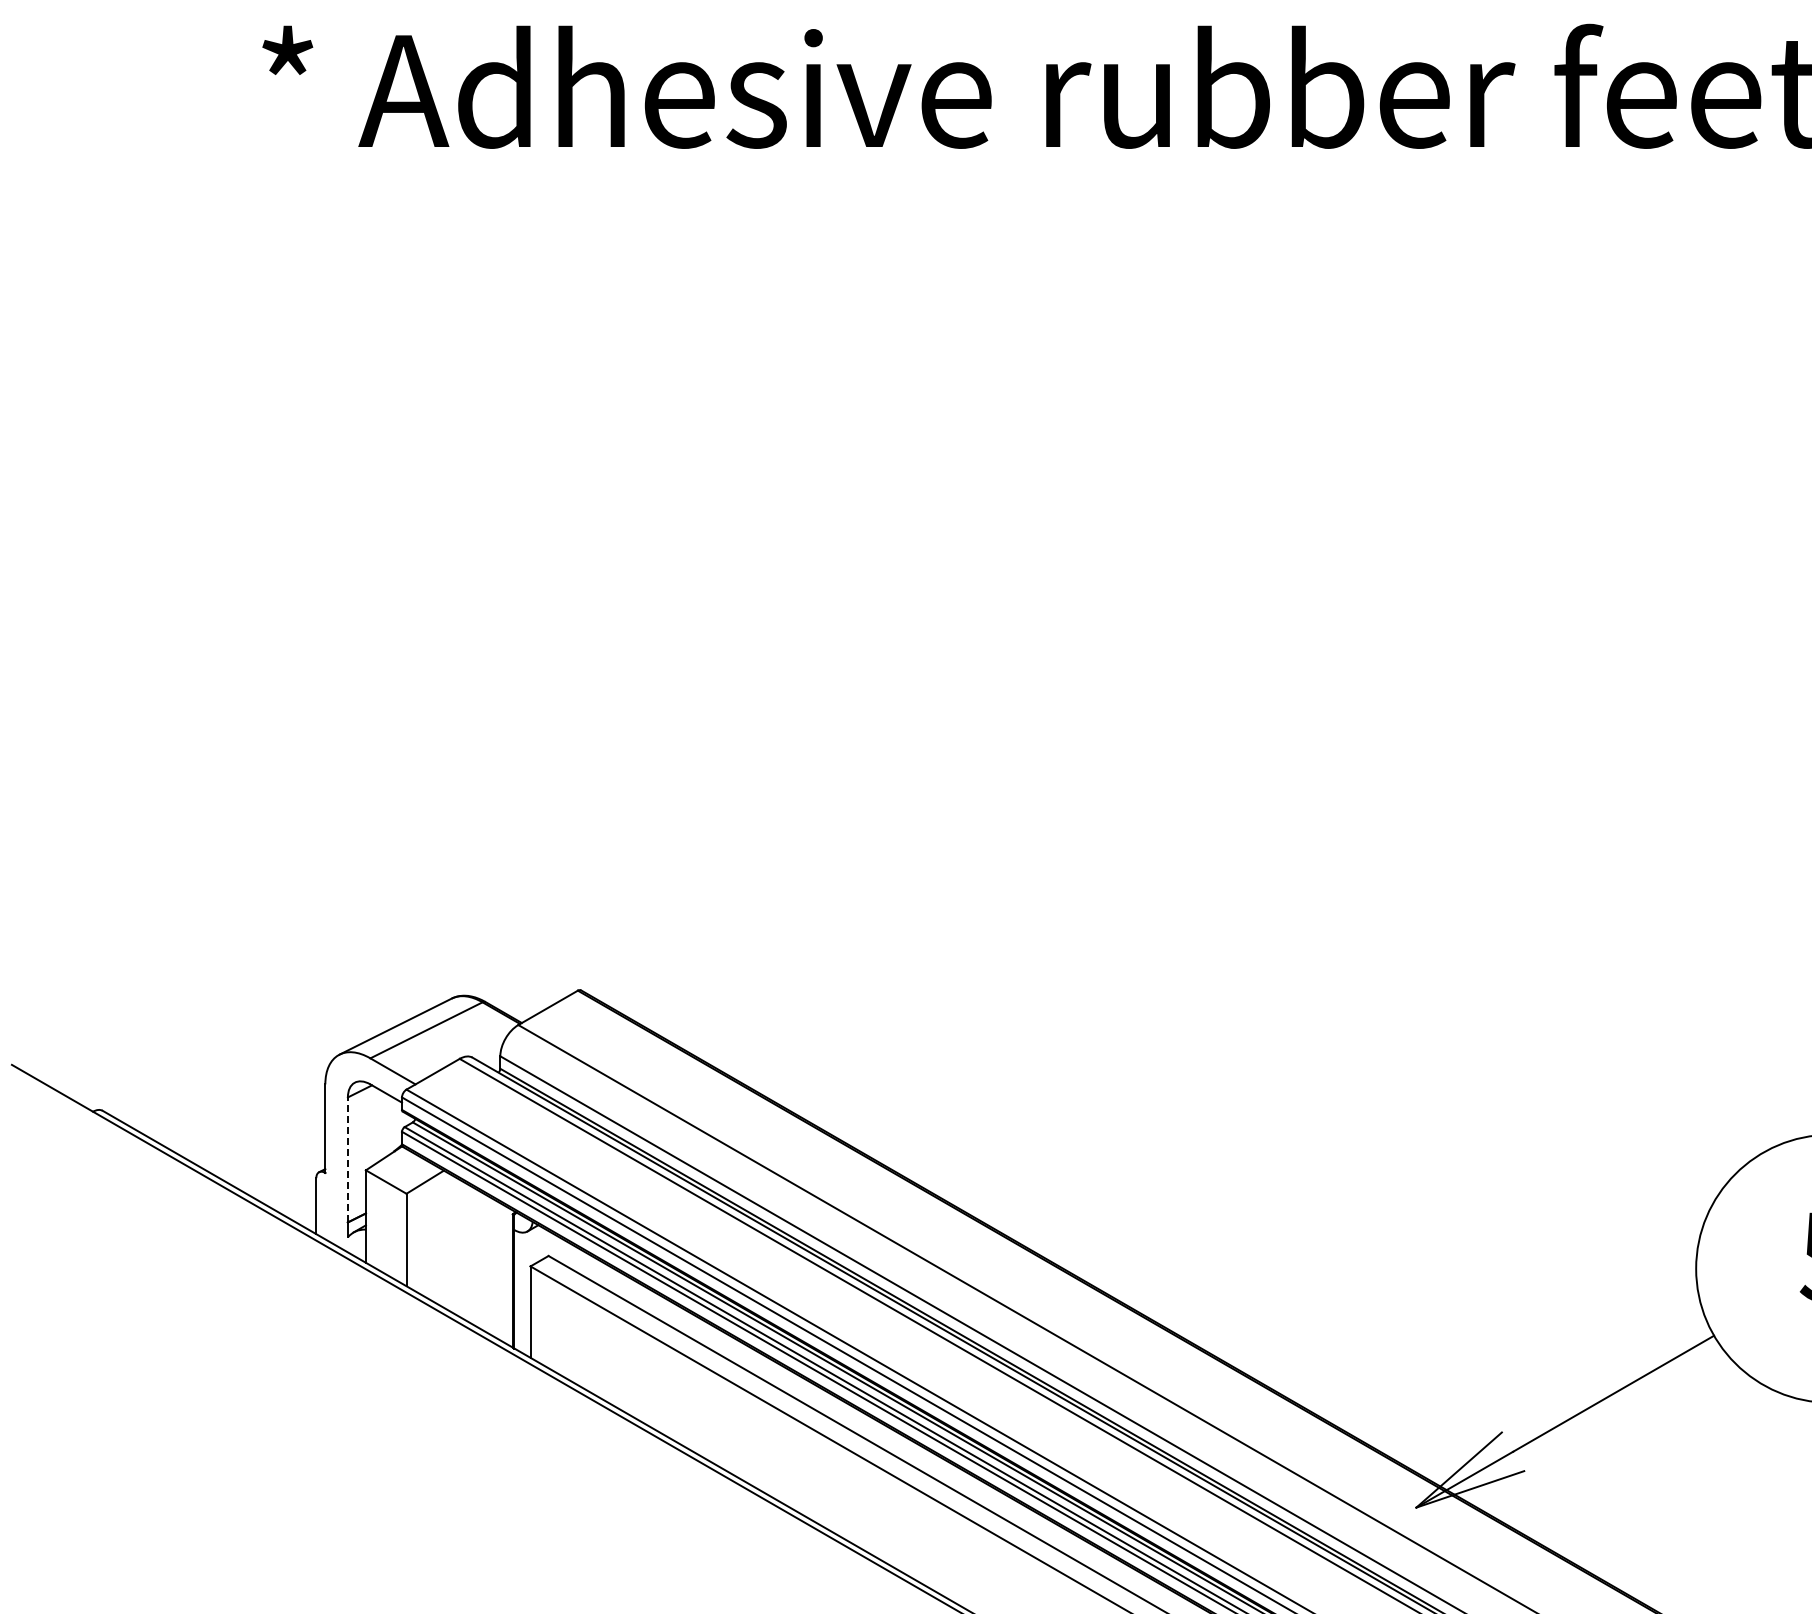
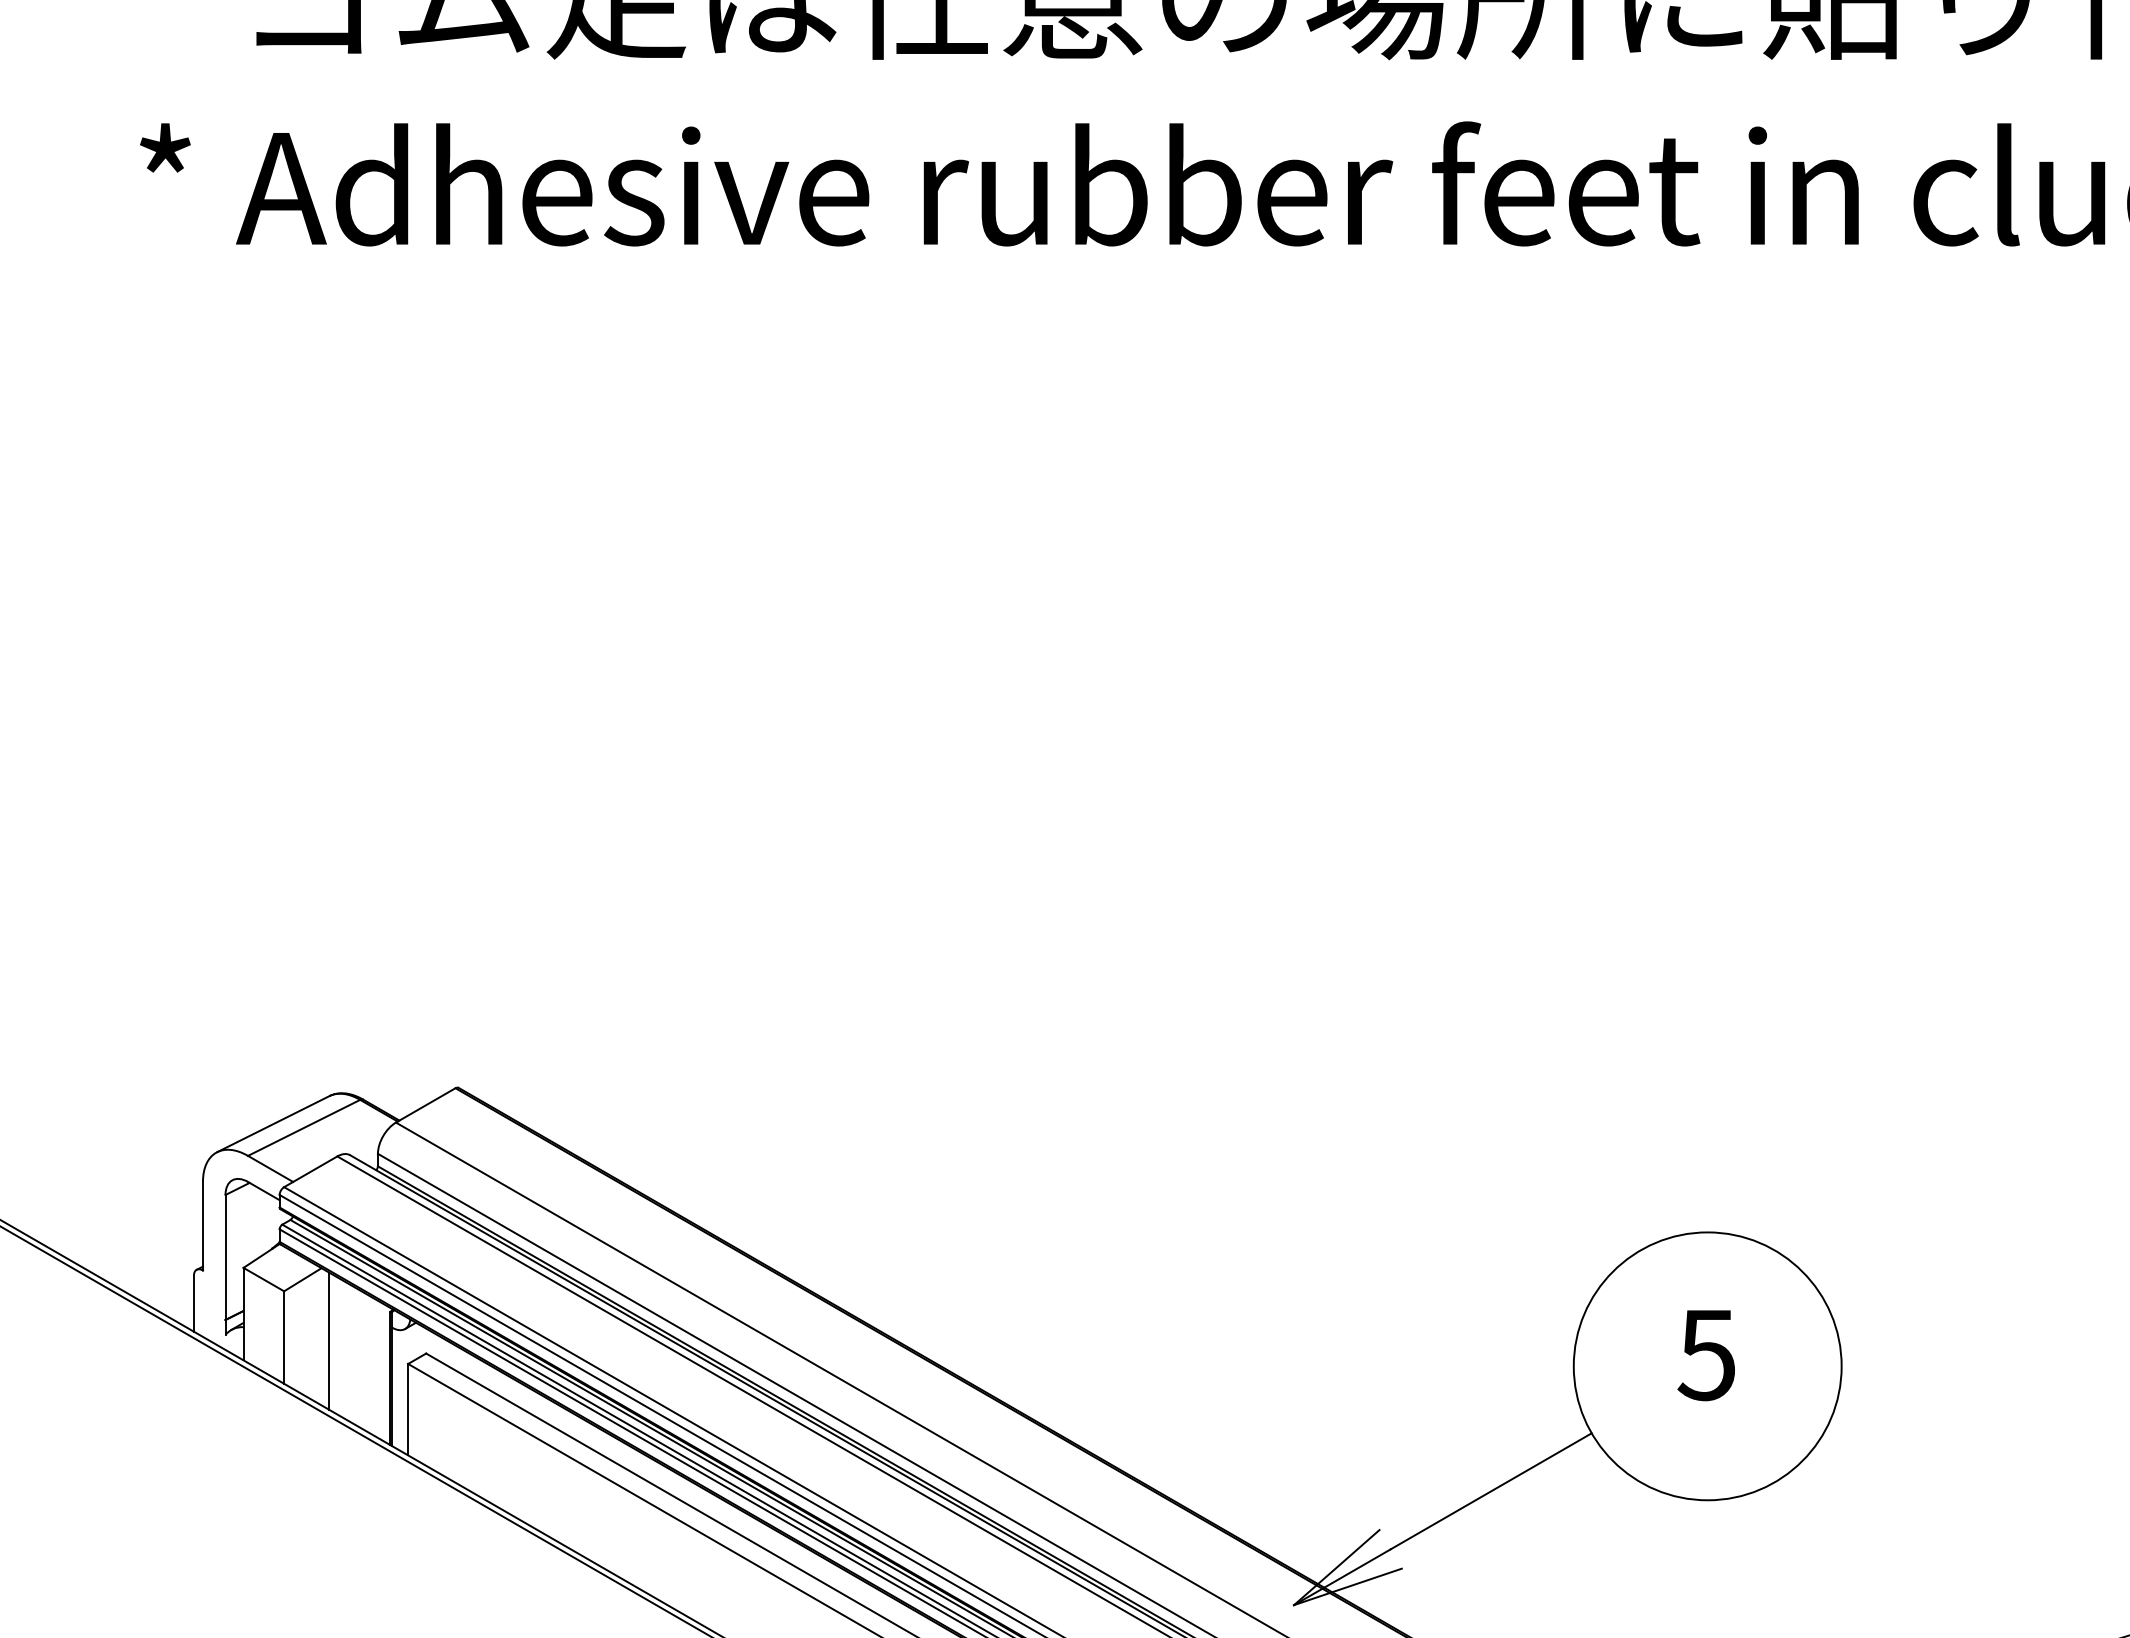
line: (347, 1158) -> (225, 1256), dashed -> solid
line: (451, 1242) -> (329, 1340), added

